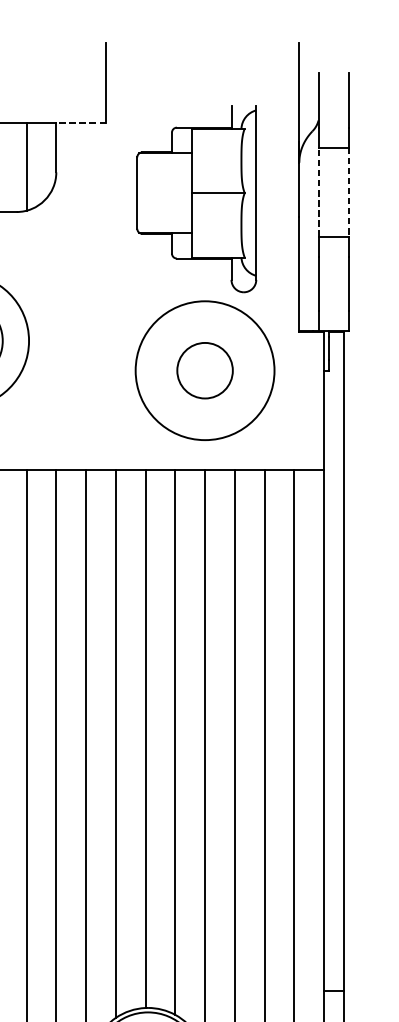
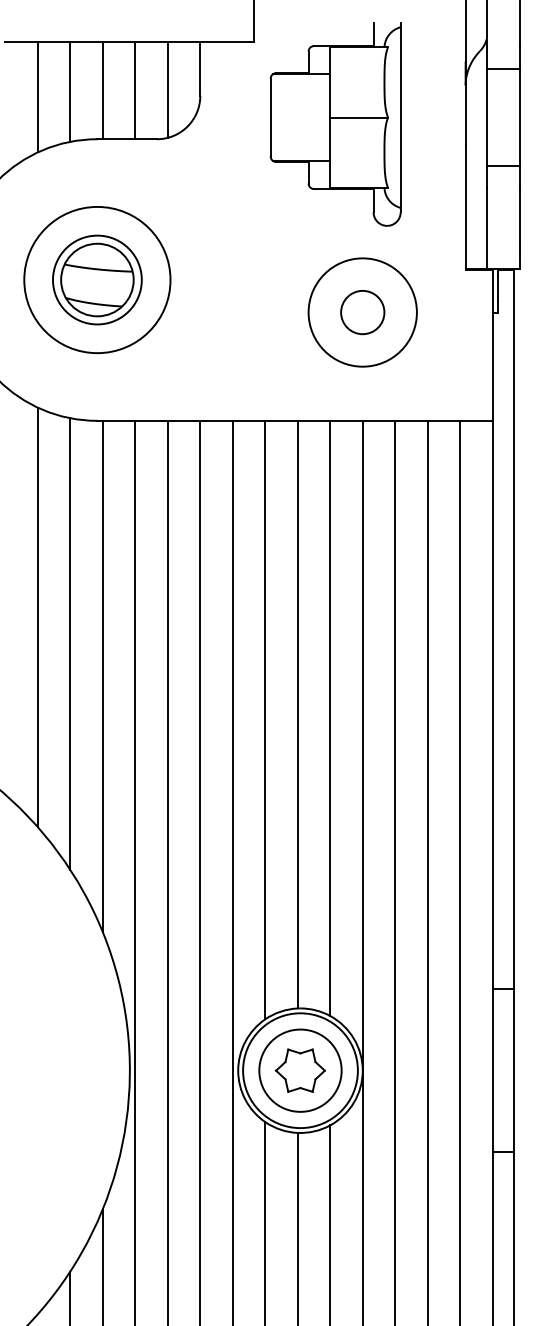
line: (80, 122) -> (226, 41), dashed -> solid
line: (319, 192) -> (487, 117), dashed -> solid
line: (348, 192) -> (519, 117), dashed -> solid
part: (196, 199) -> (335, 124), moved
circle: (204, 370) -> (362, 312), size x0.71
circle: (204, 370) -> (362, 312), size x0.71

